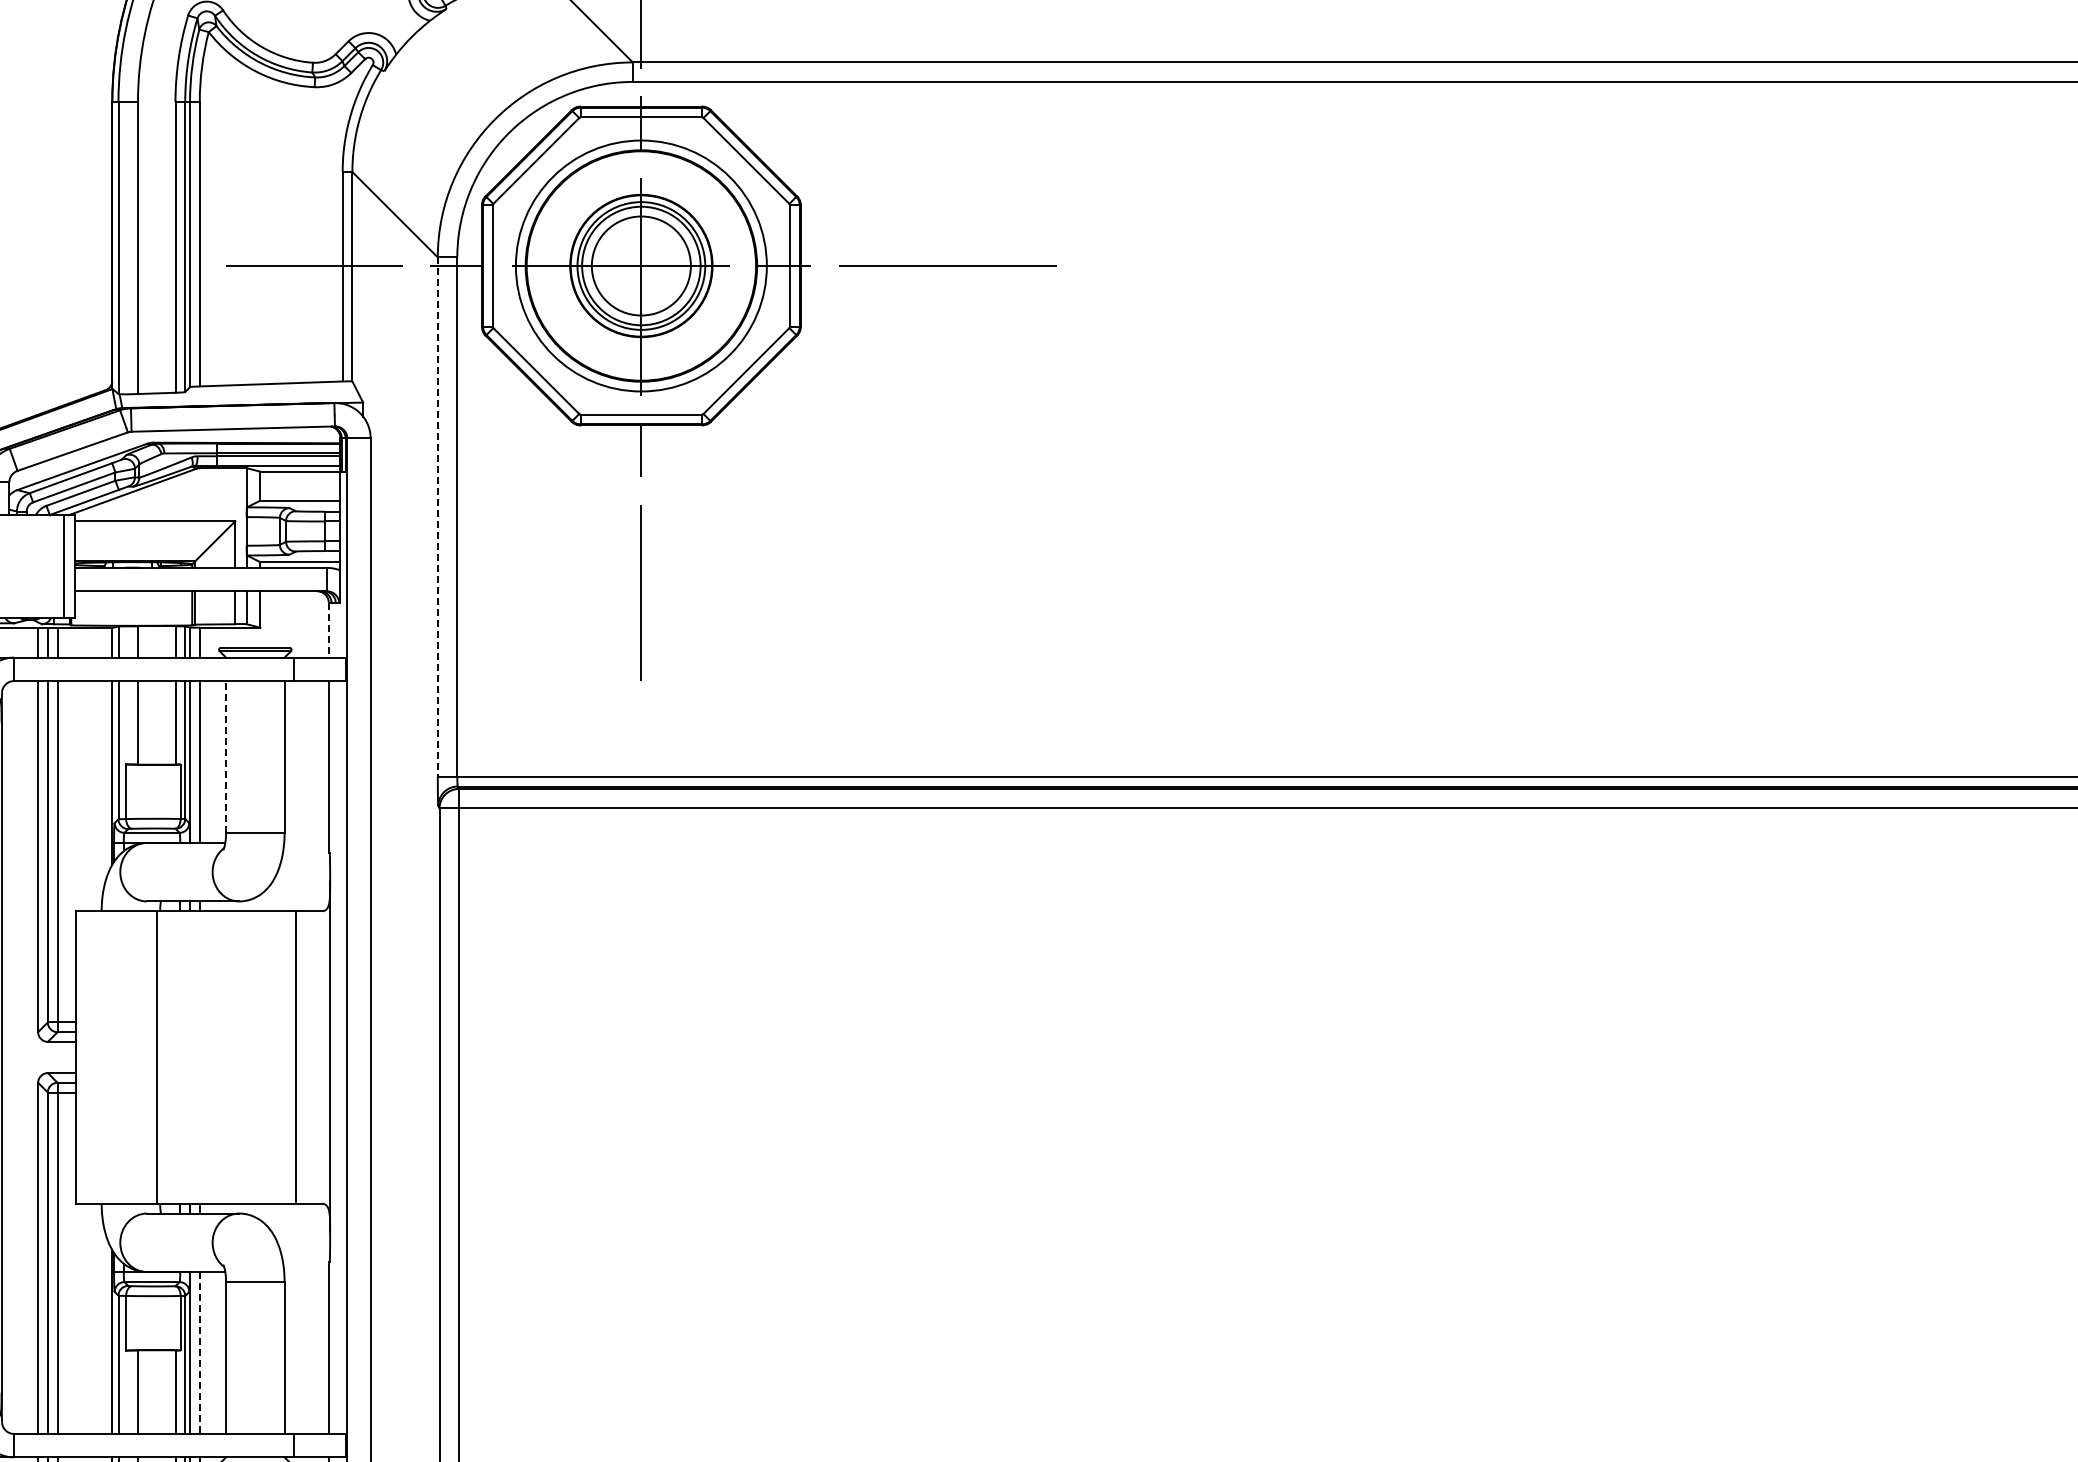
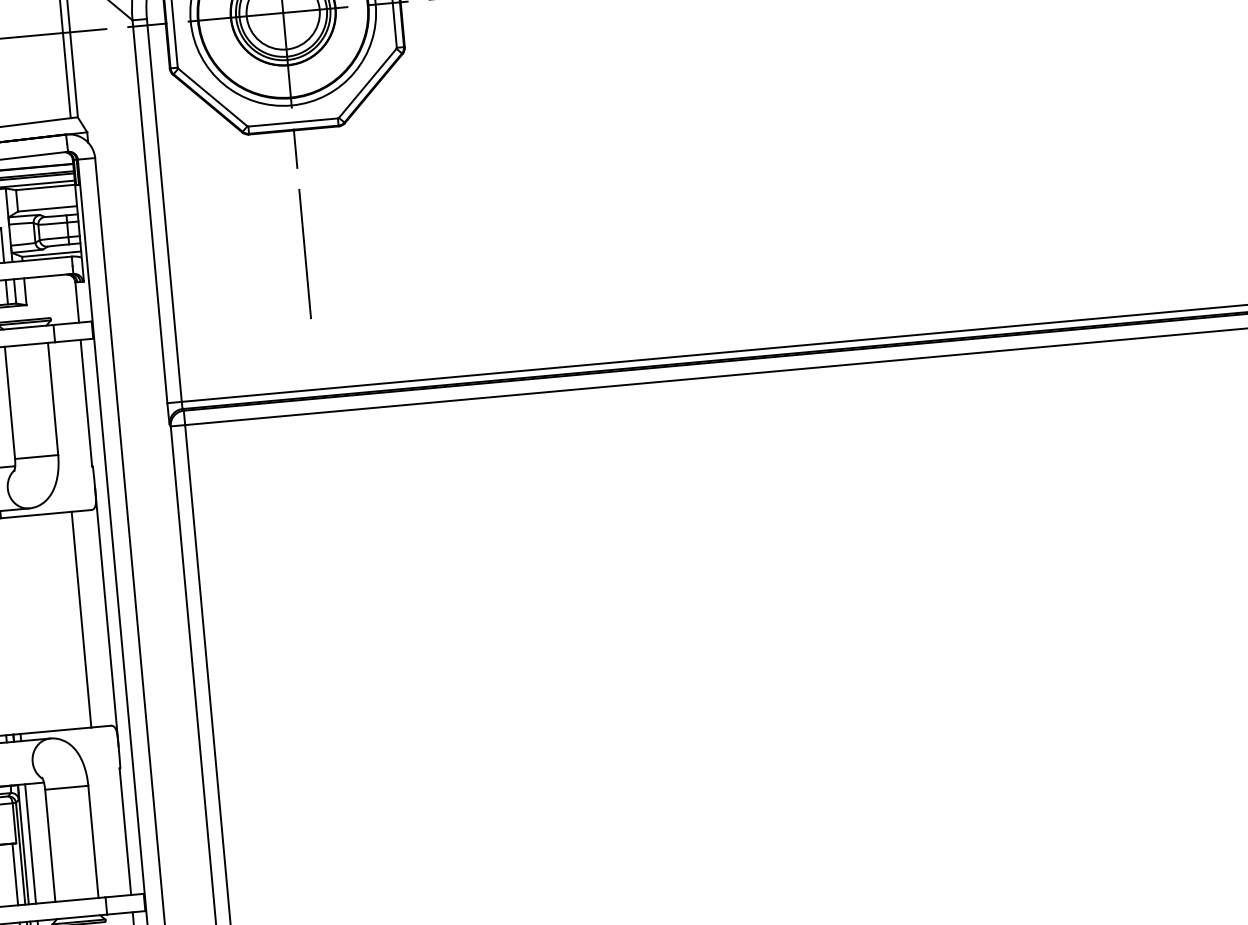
line: (437, 517) -> (149, 212), dashed -> solid
line: (328, 630) -> (77, 302), dashed -> solid
line: (226, 756) -> (10, 402), dashed -> solid
line: (199, 1353) -> (30, 844), dashed -> solid

